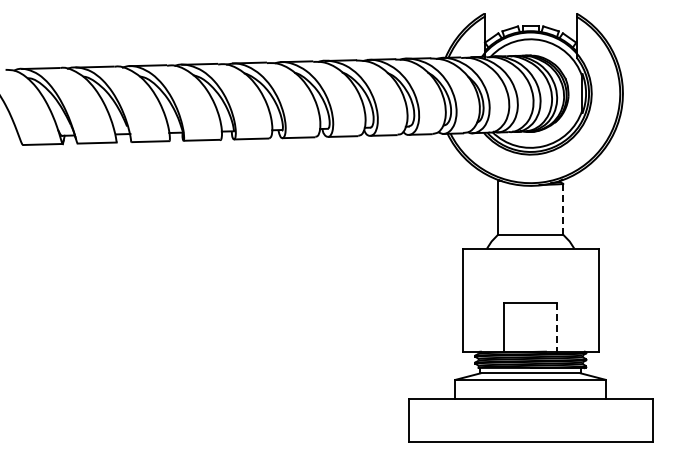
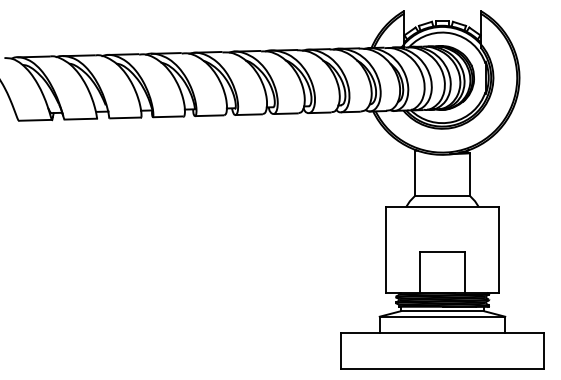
line: (563, 208) -> (469, 173), dashed -> solid
line: (557, 327) -> (464, 273), dashed -> solid

